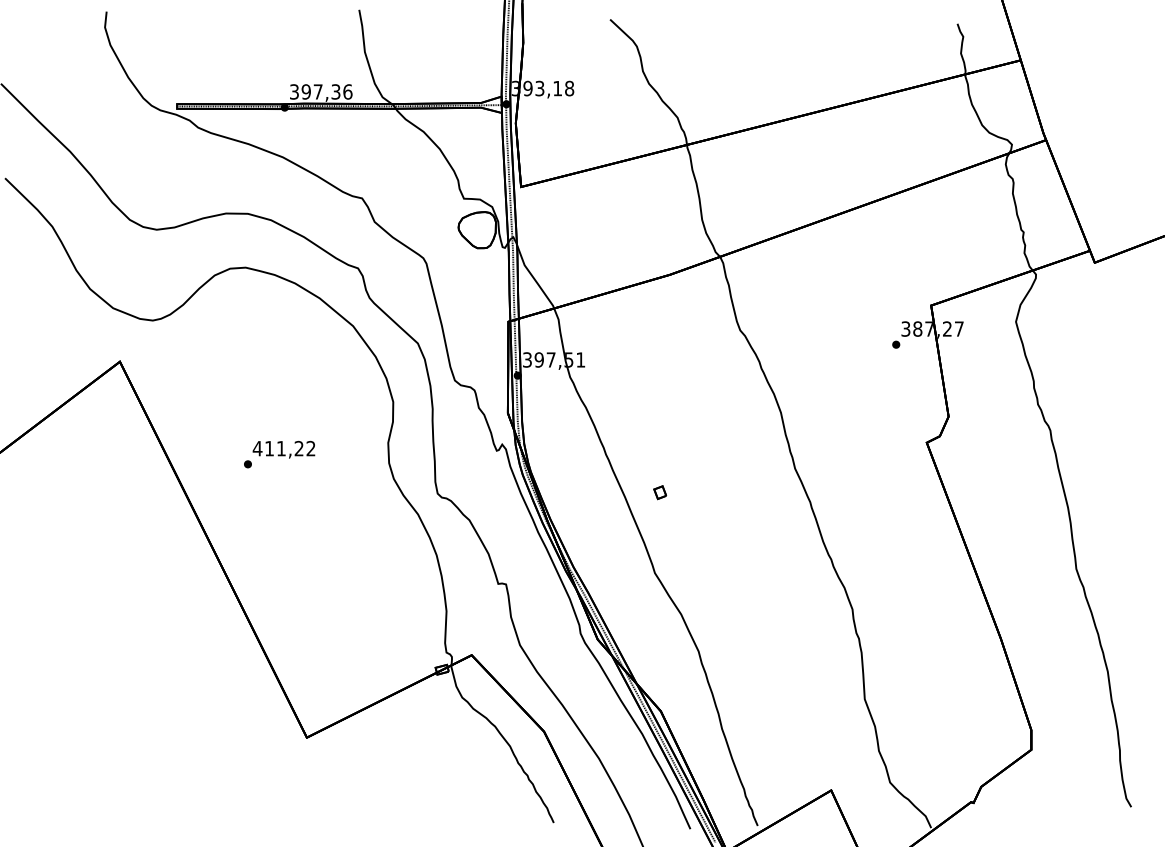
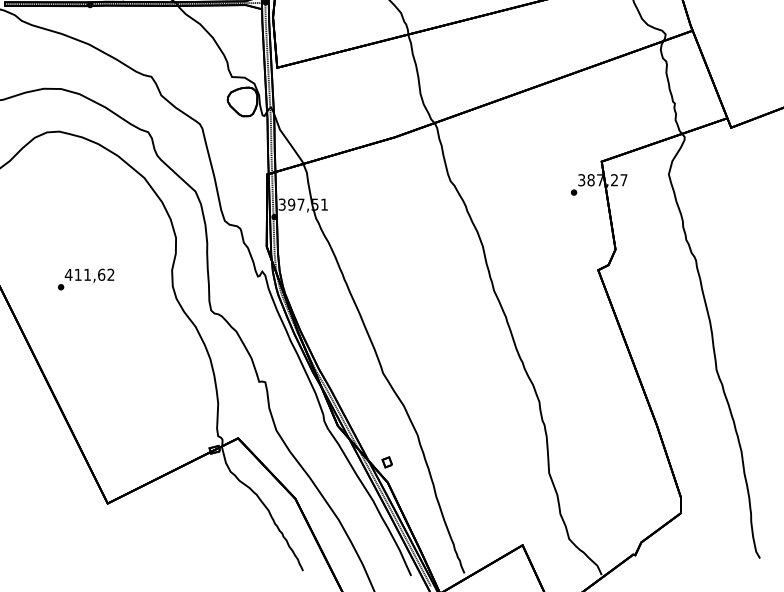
text: (298, 448) -> (101, 274), 411,22 -> 411,62
part: (660, 492) -> (387, 462), moved

